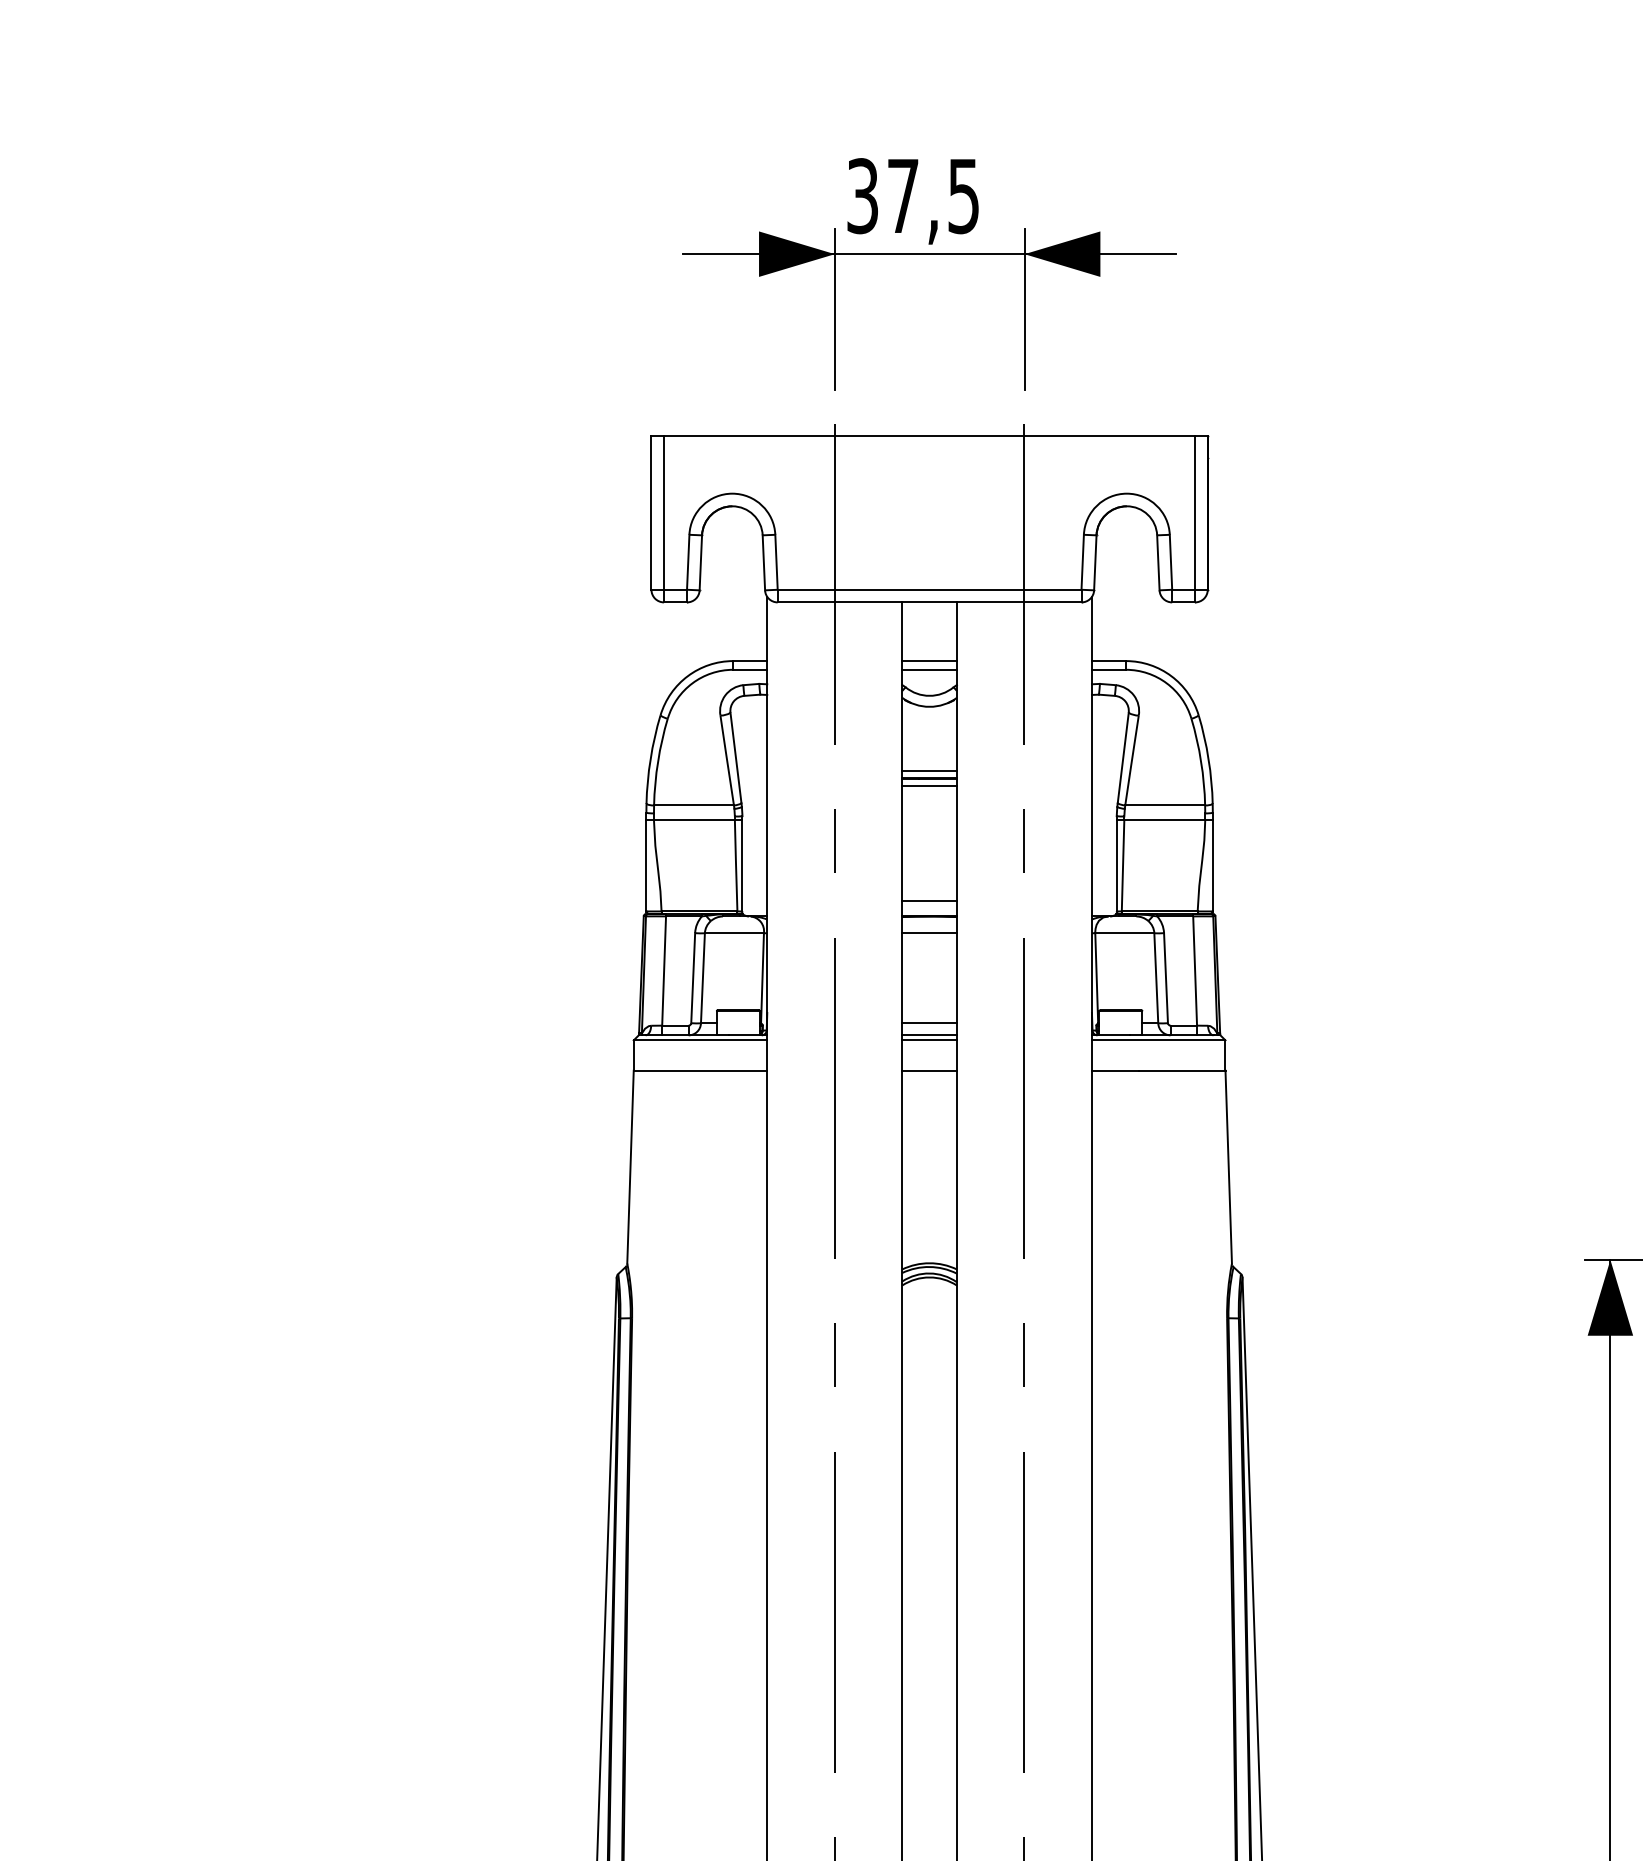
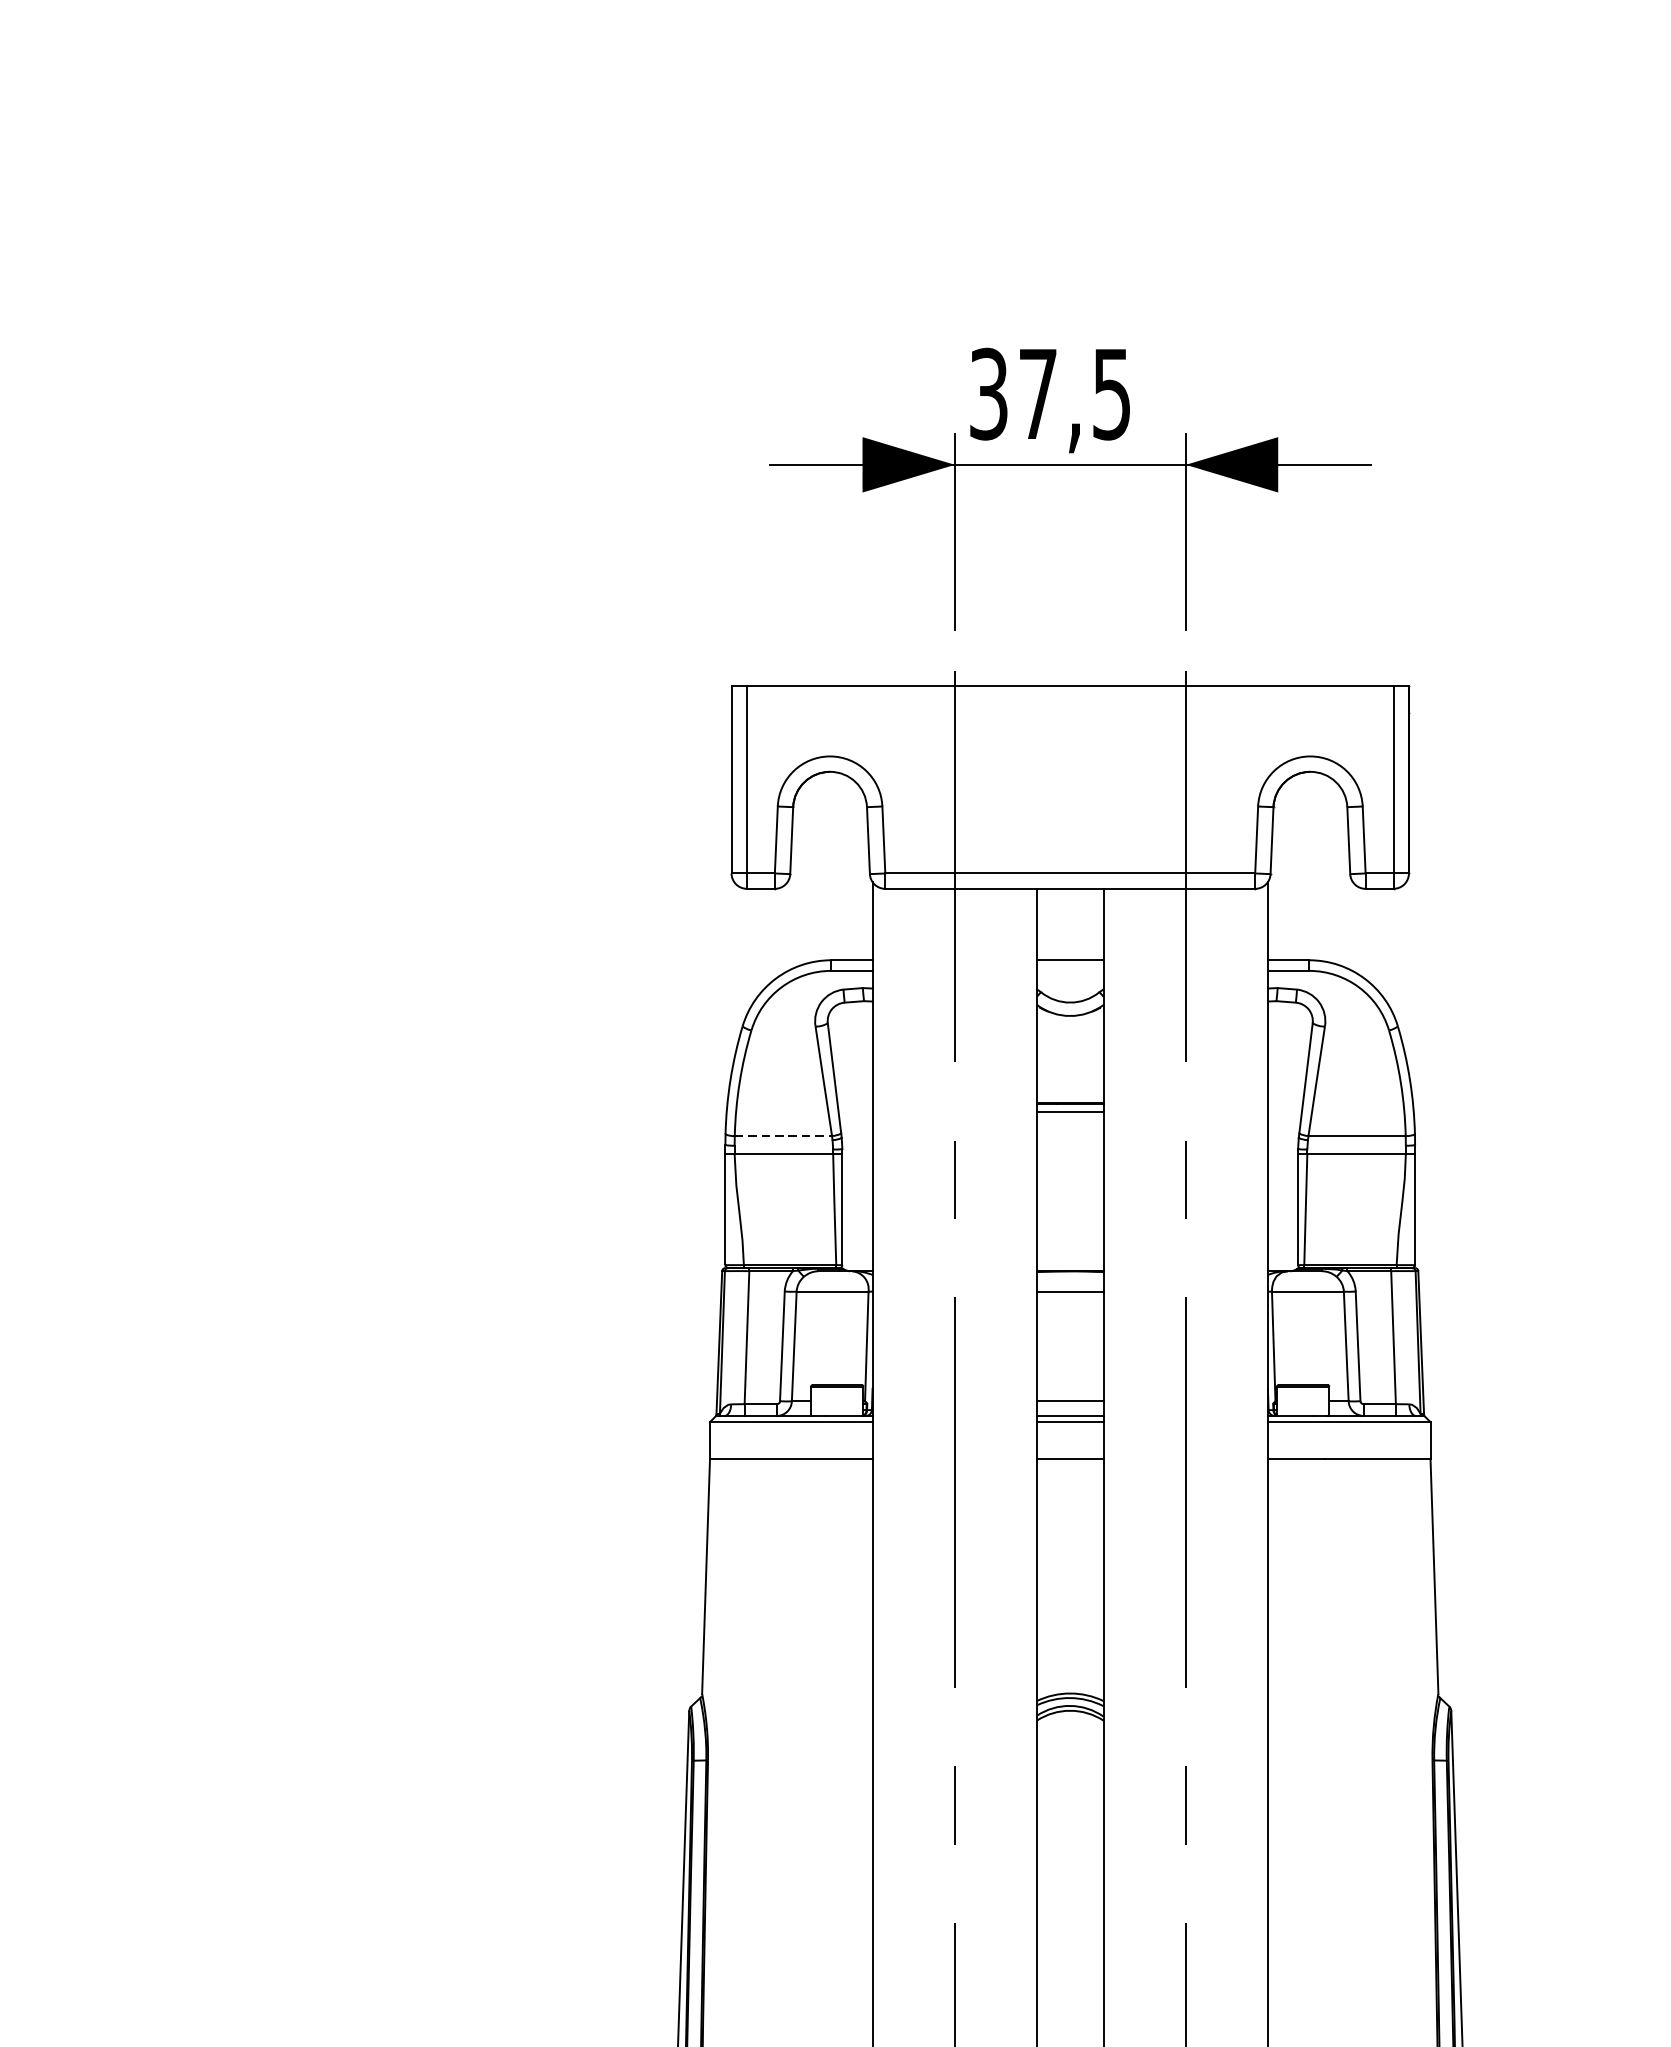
line: (929, 669) -> (1070, 970), removed
line: (929, 770) -> (1070, 1093), removed
line: (694, 805) -> (783, 1136), solid -> dashed
line: (929, 901) -> (1070, 1253), removed

